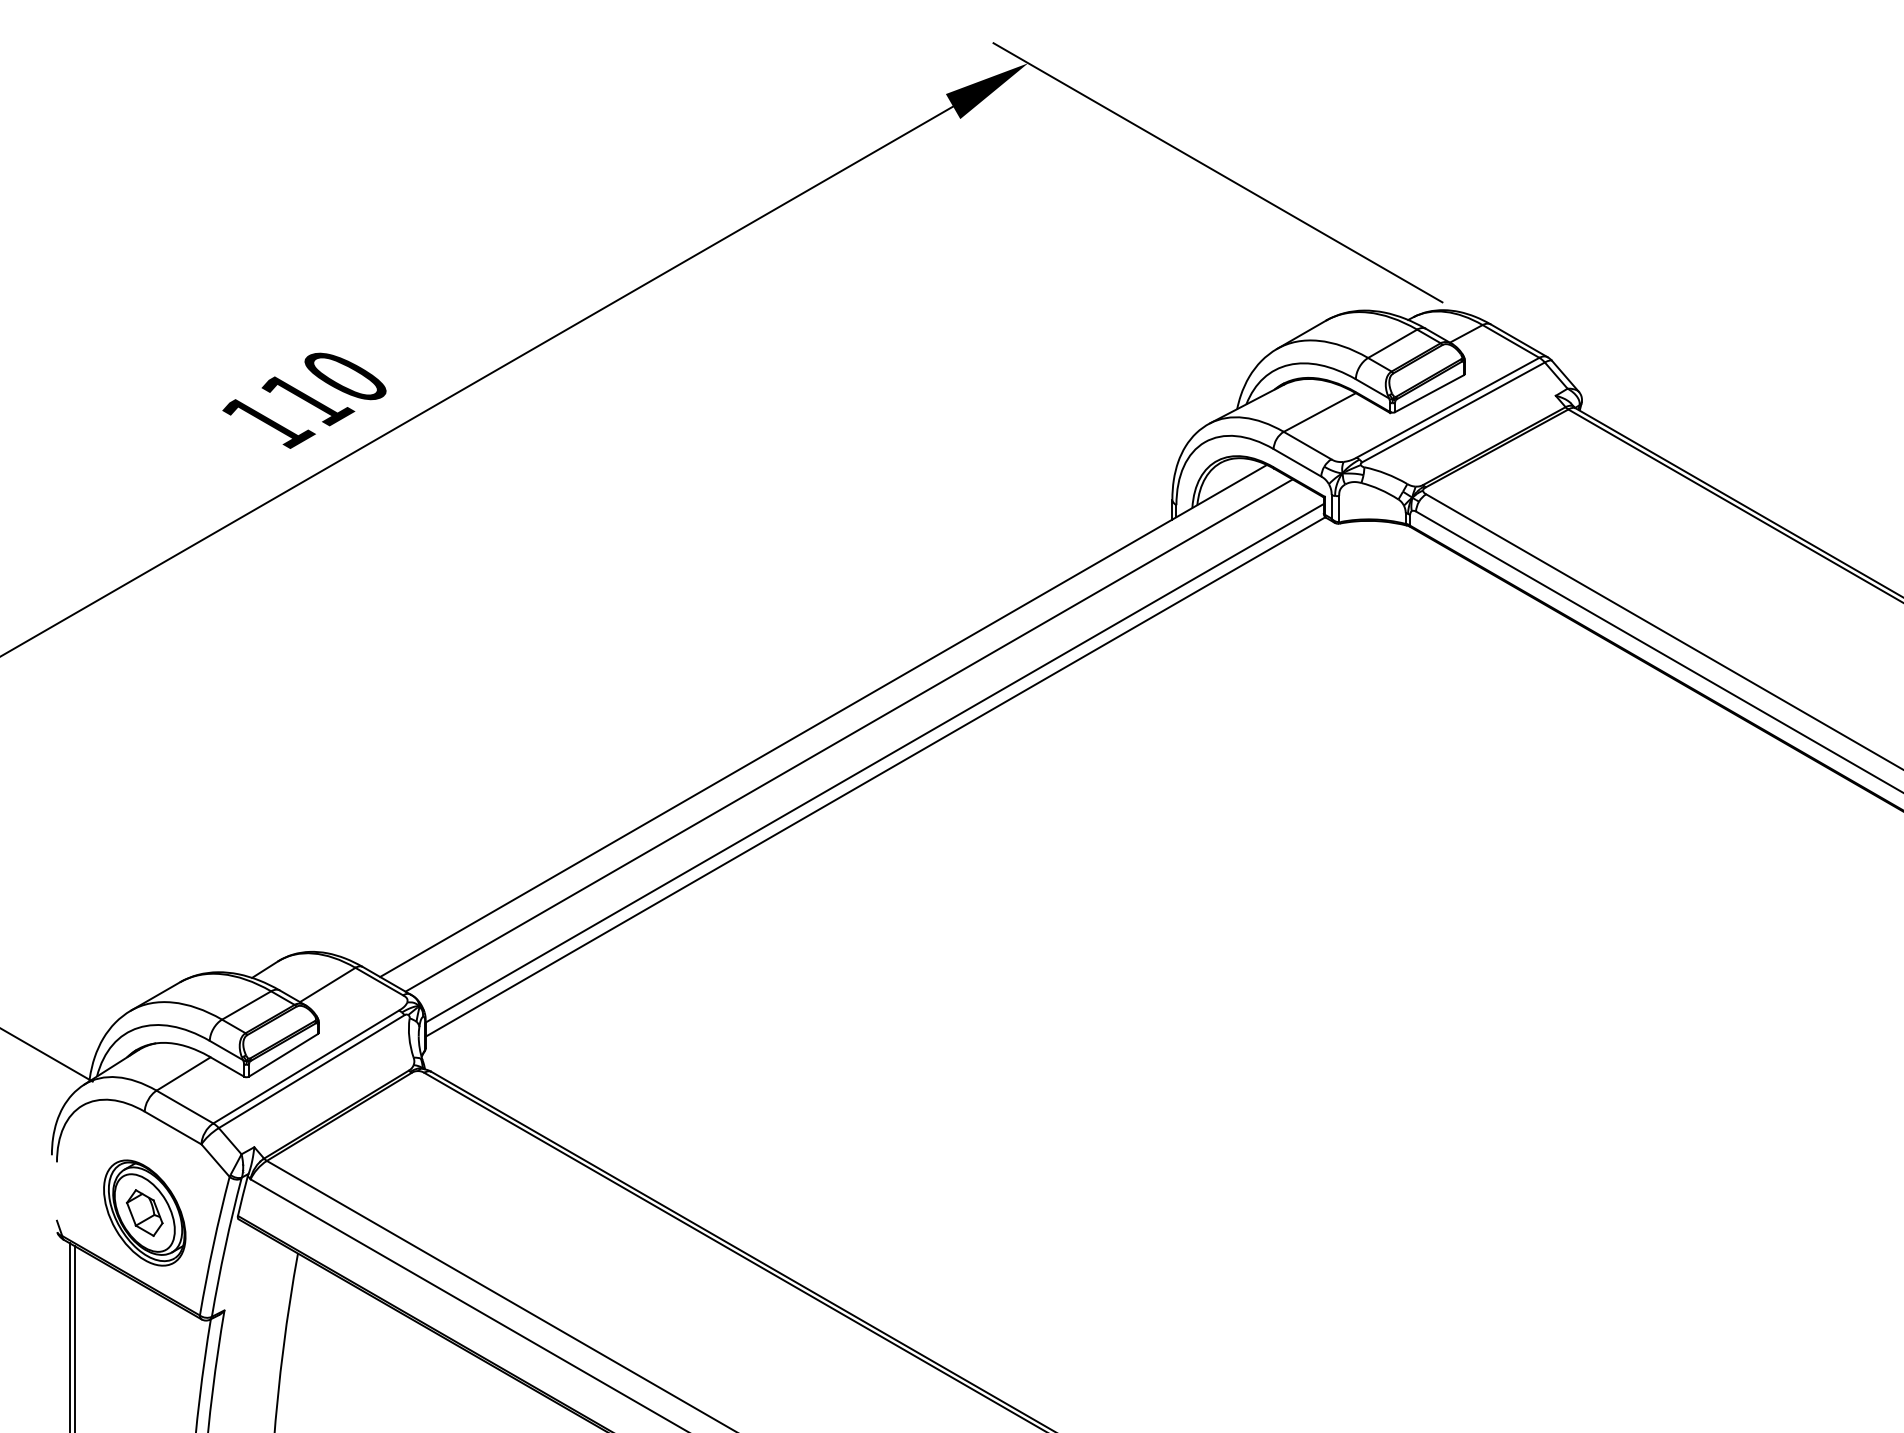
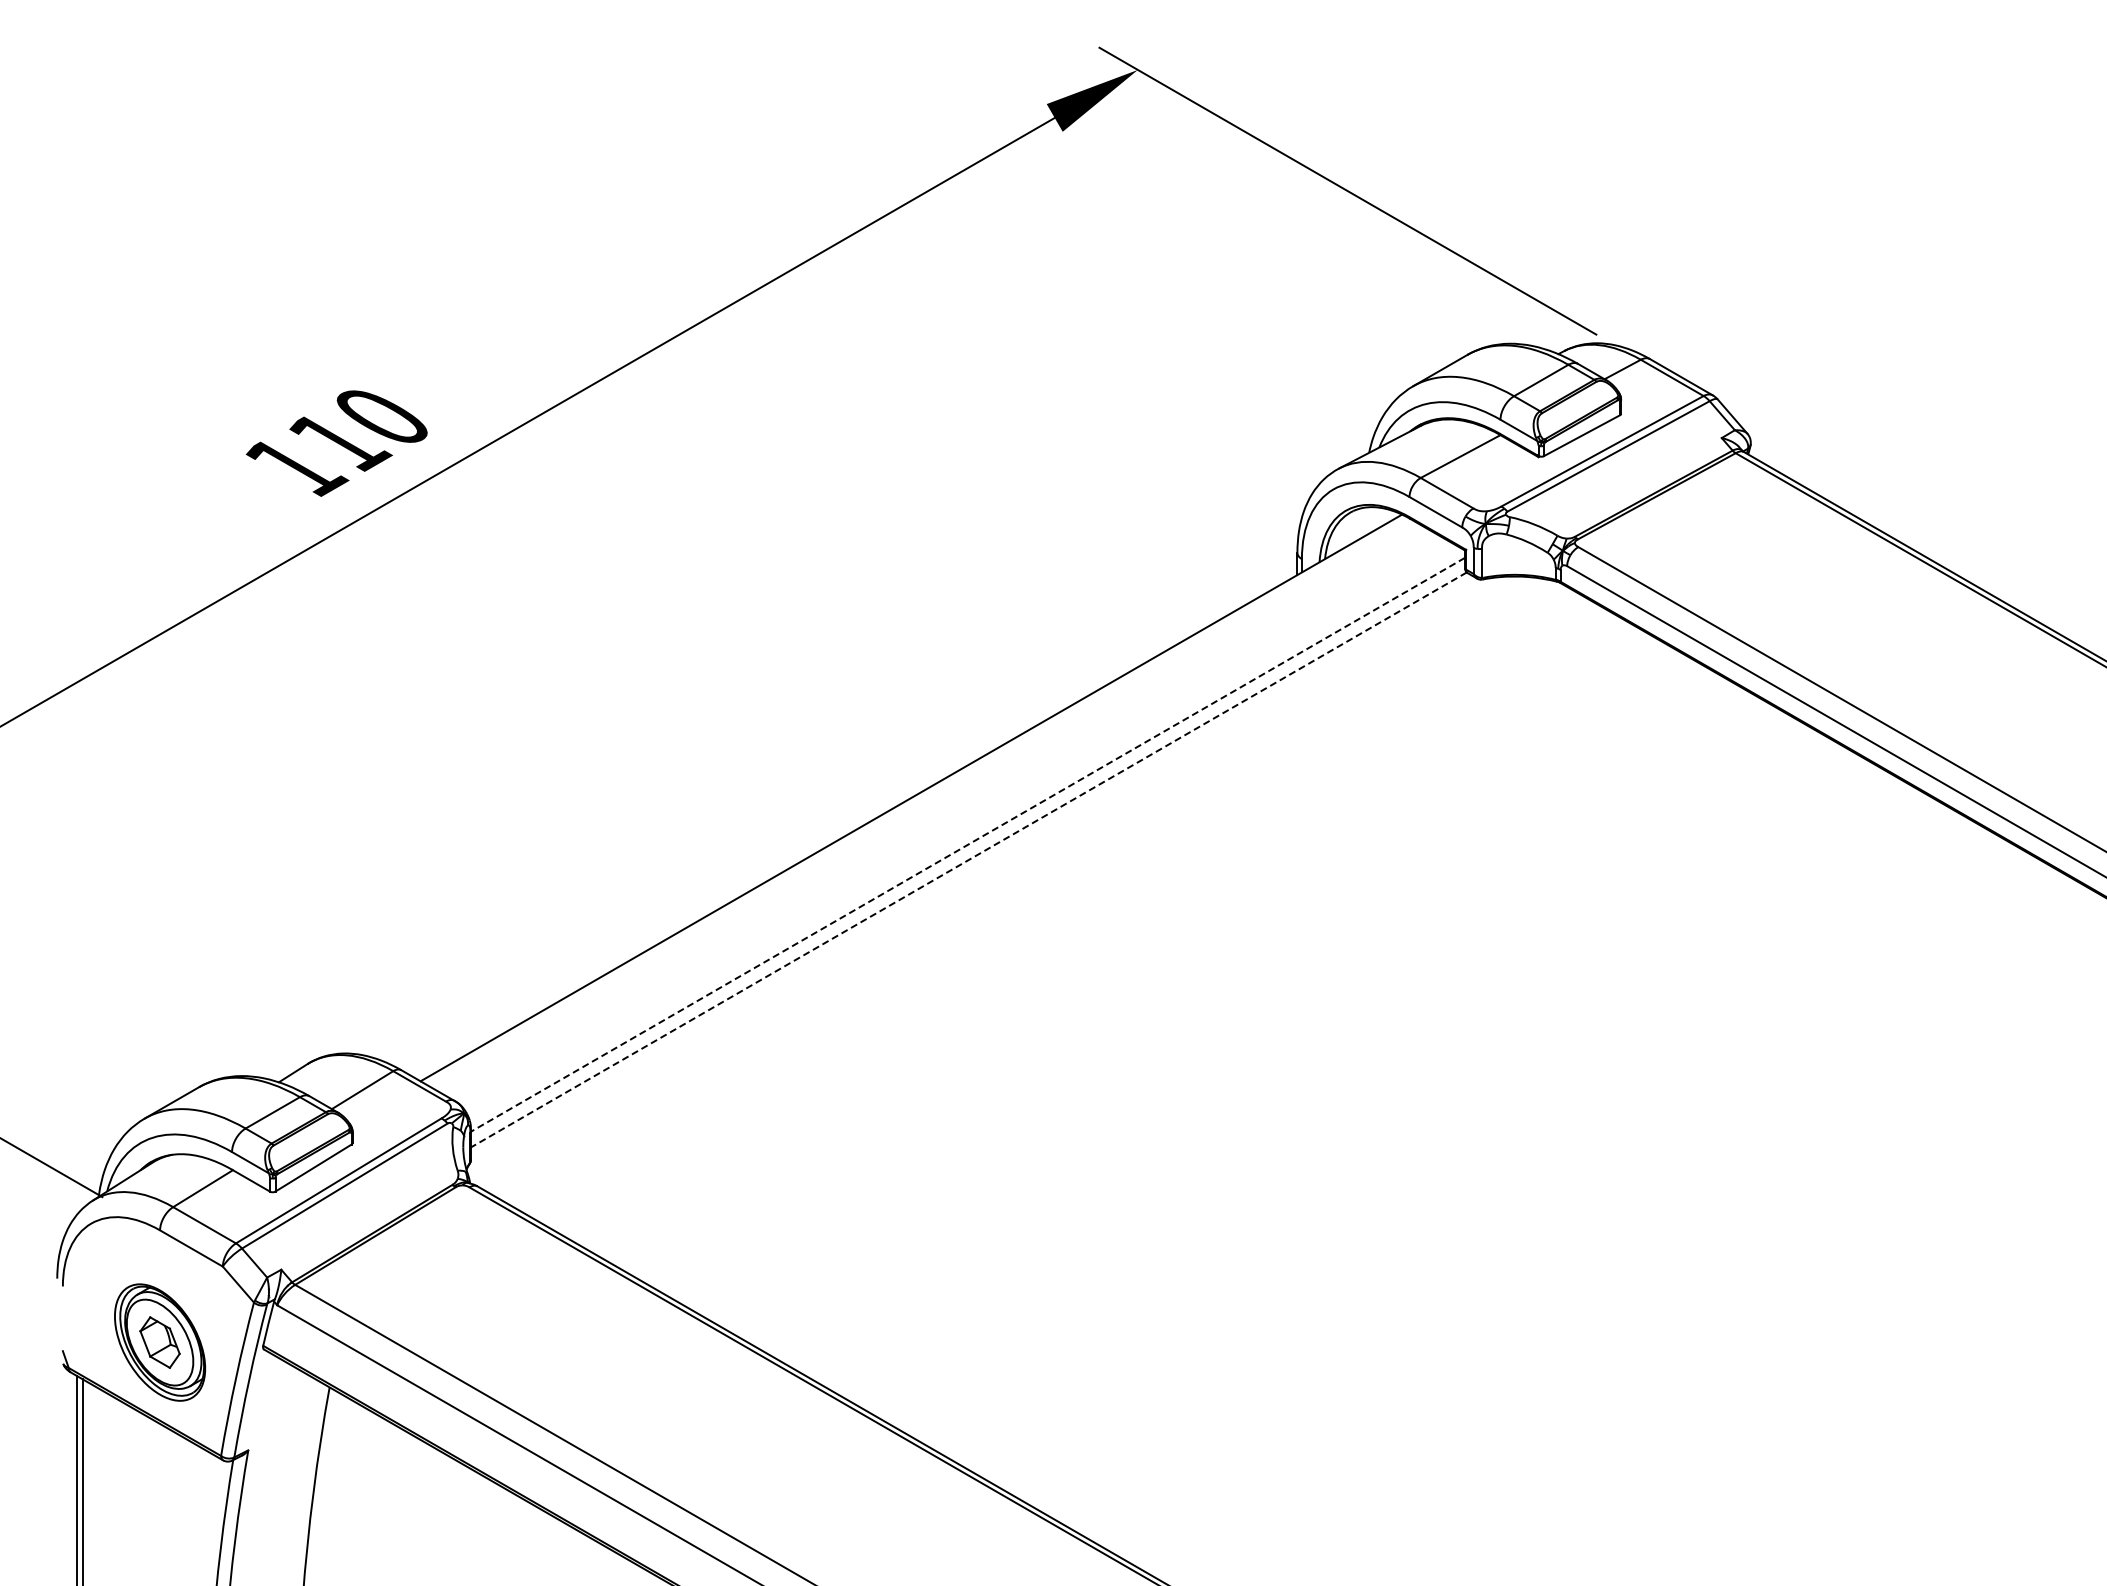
line: (849, 735) -> (939, 813), removed
line: (874, 763) -> (967, 844), solid -> dashed
line: (875, 776) -> (968, 859), solid -> dashed

